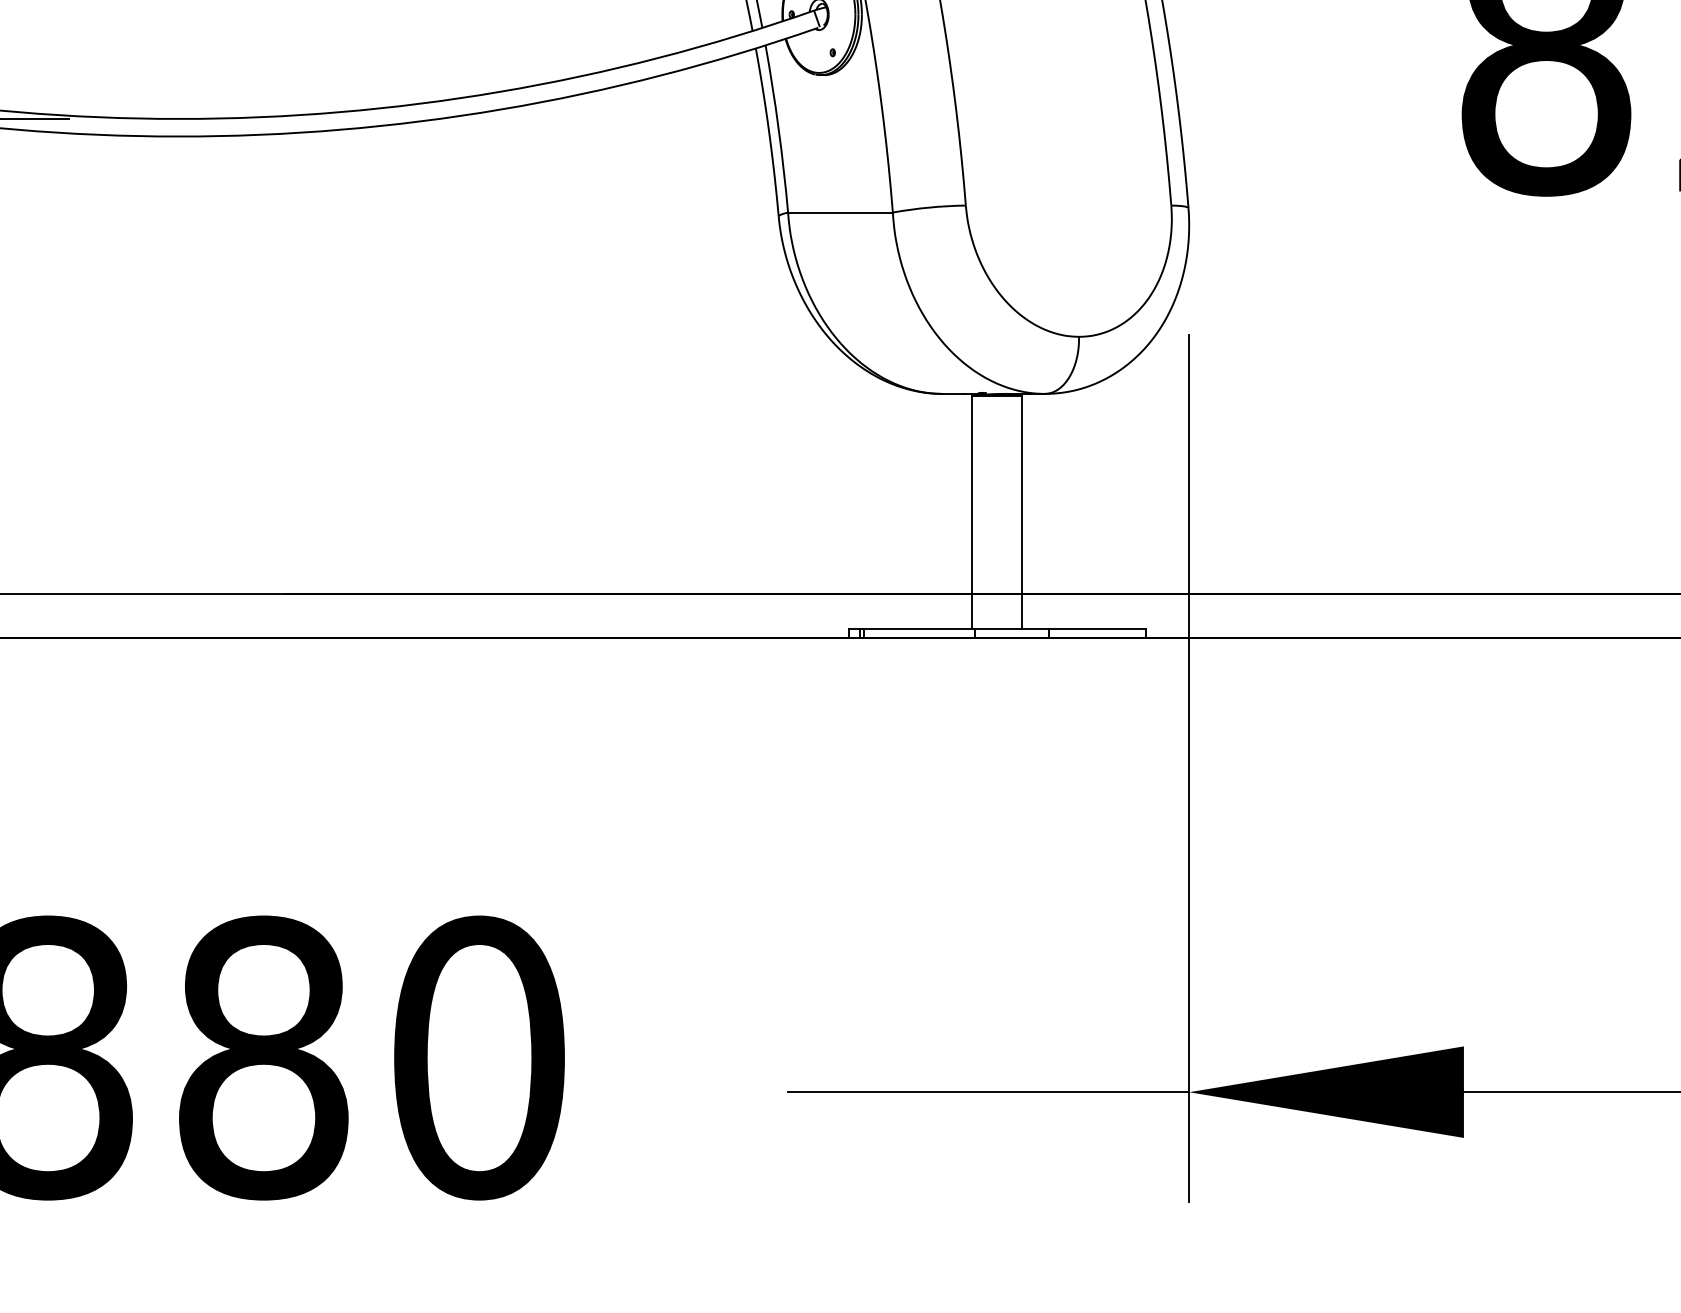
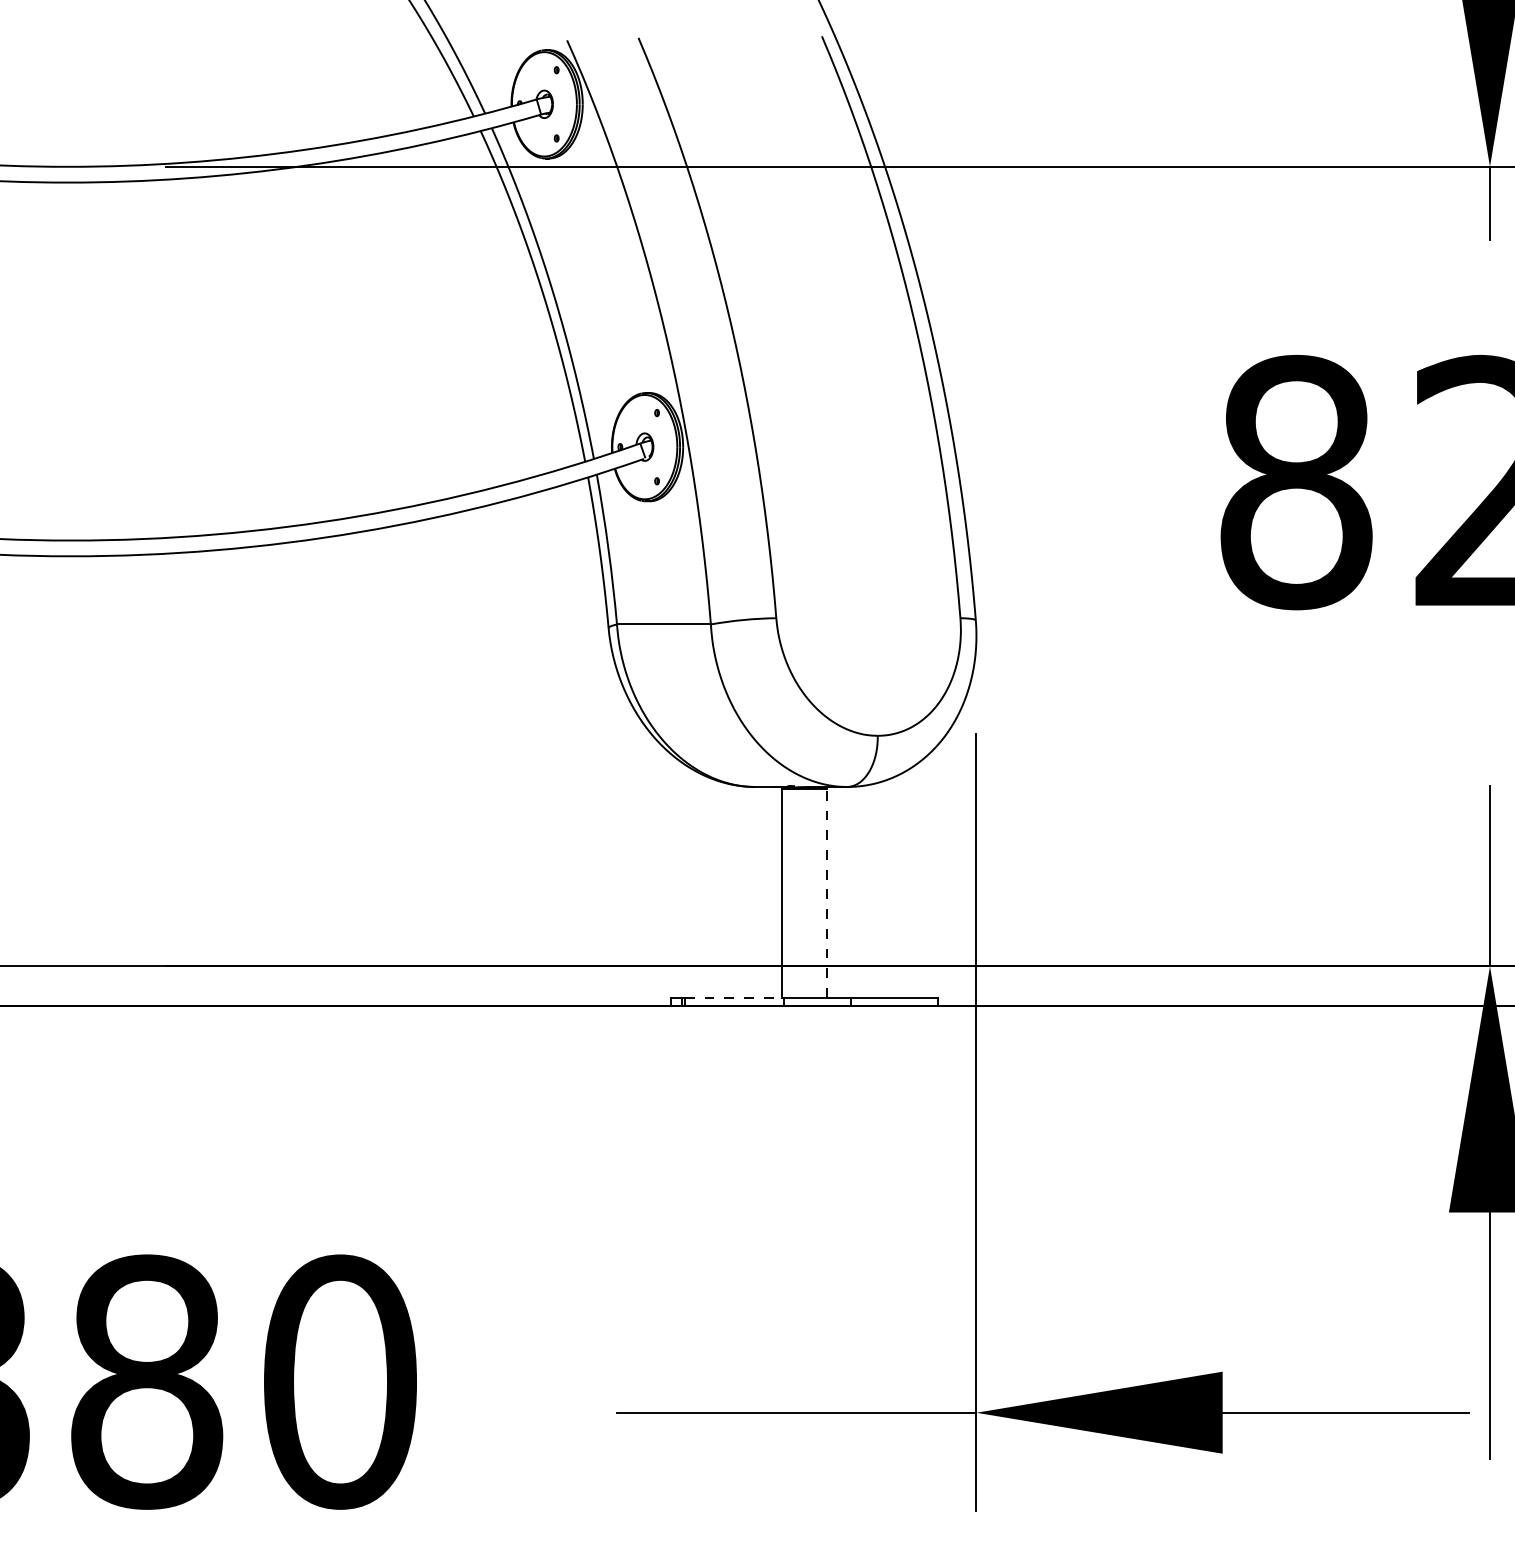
line: (1021, 511) -> (826, 892), solid -> dashed
line: (919, 628) -> (734, 997), solid -> dashed

